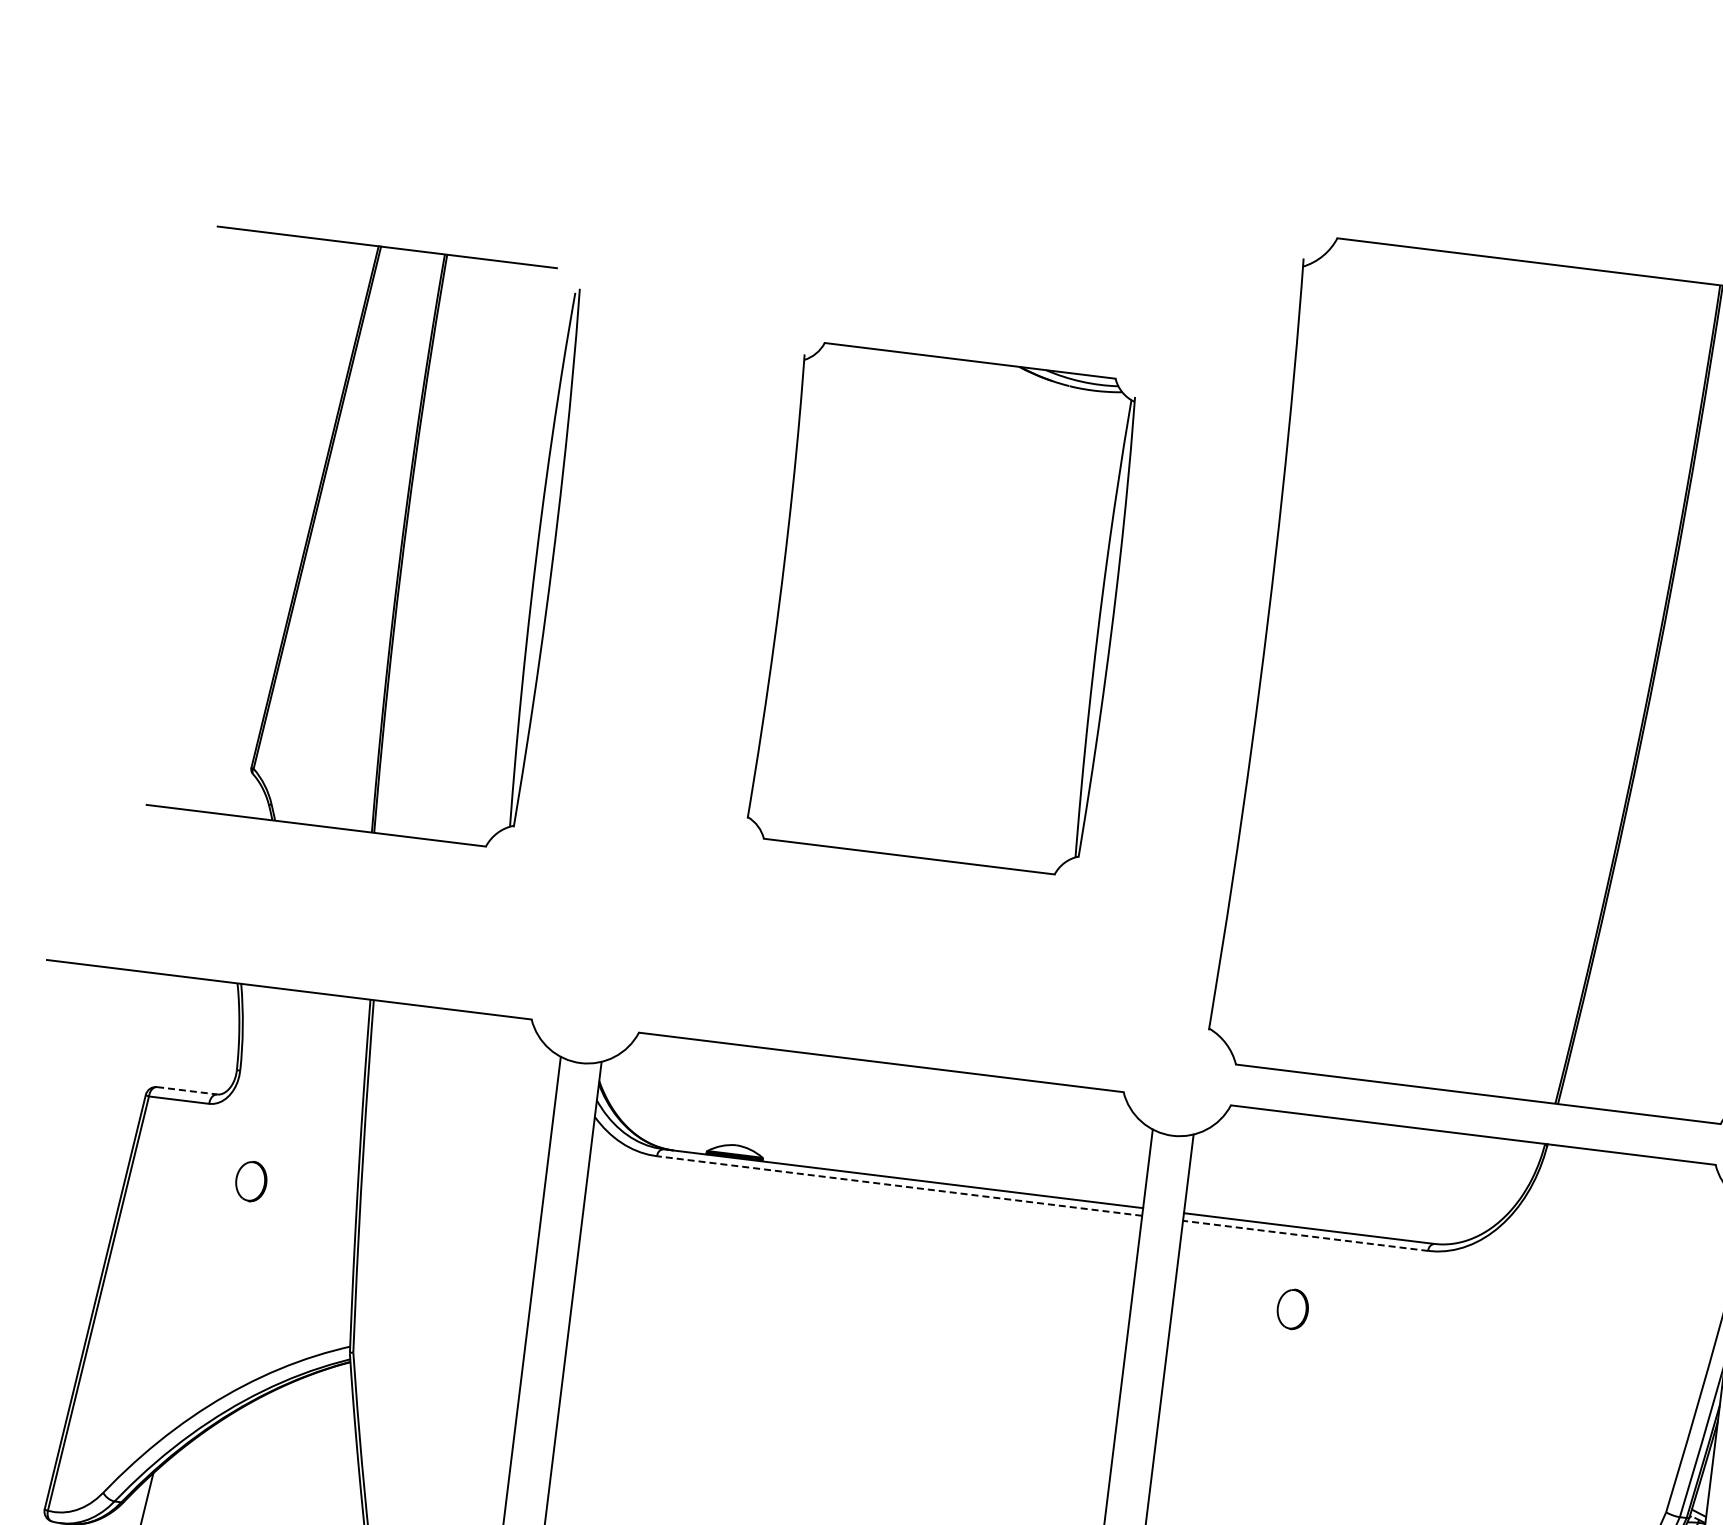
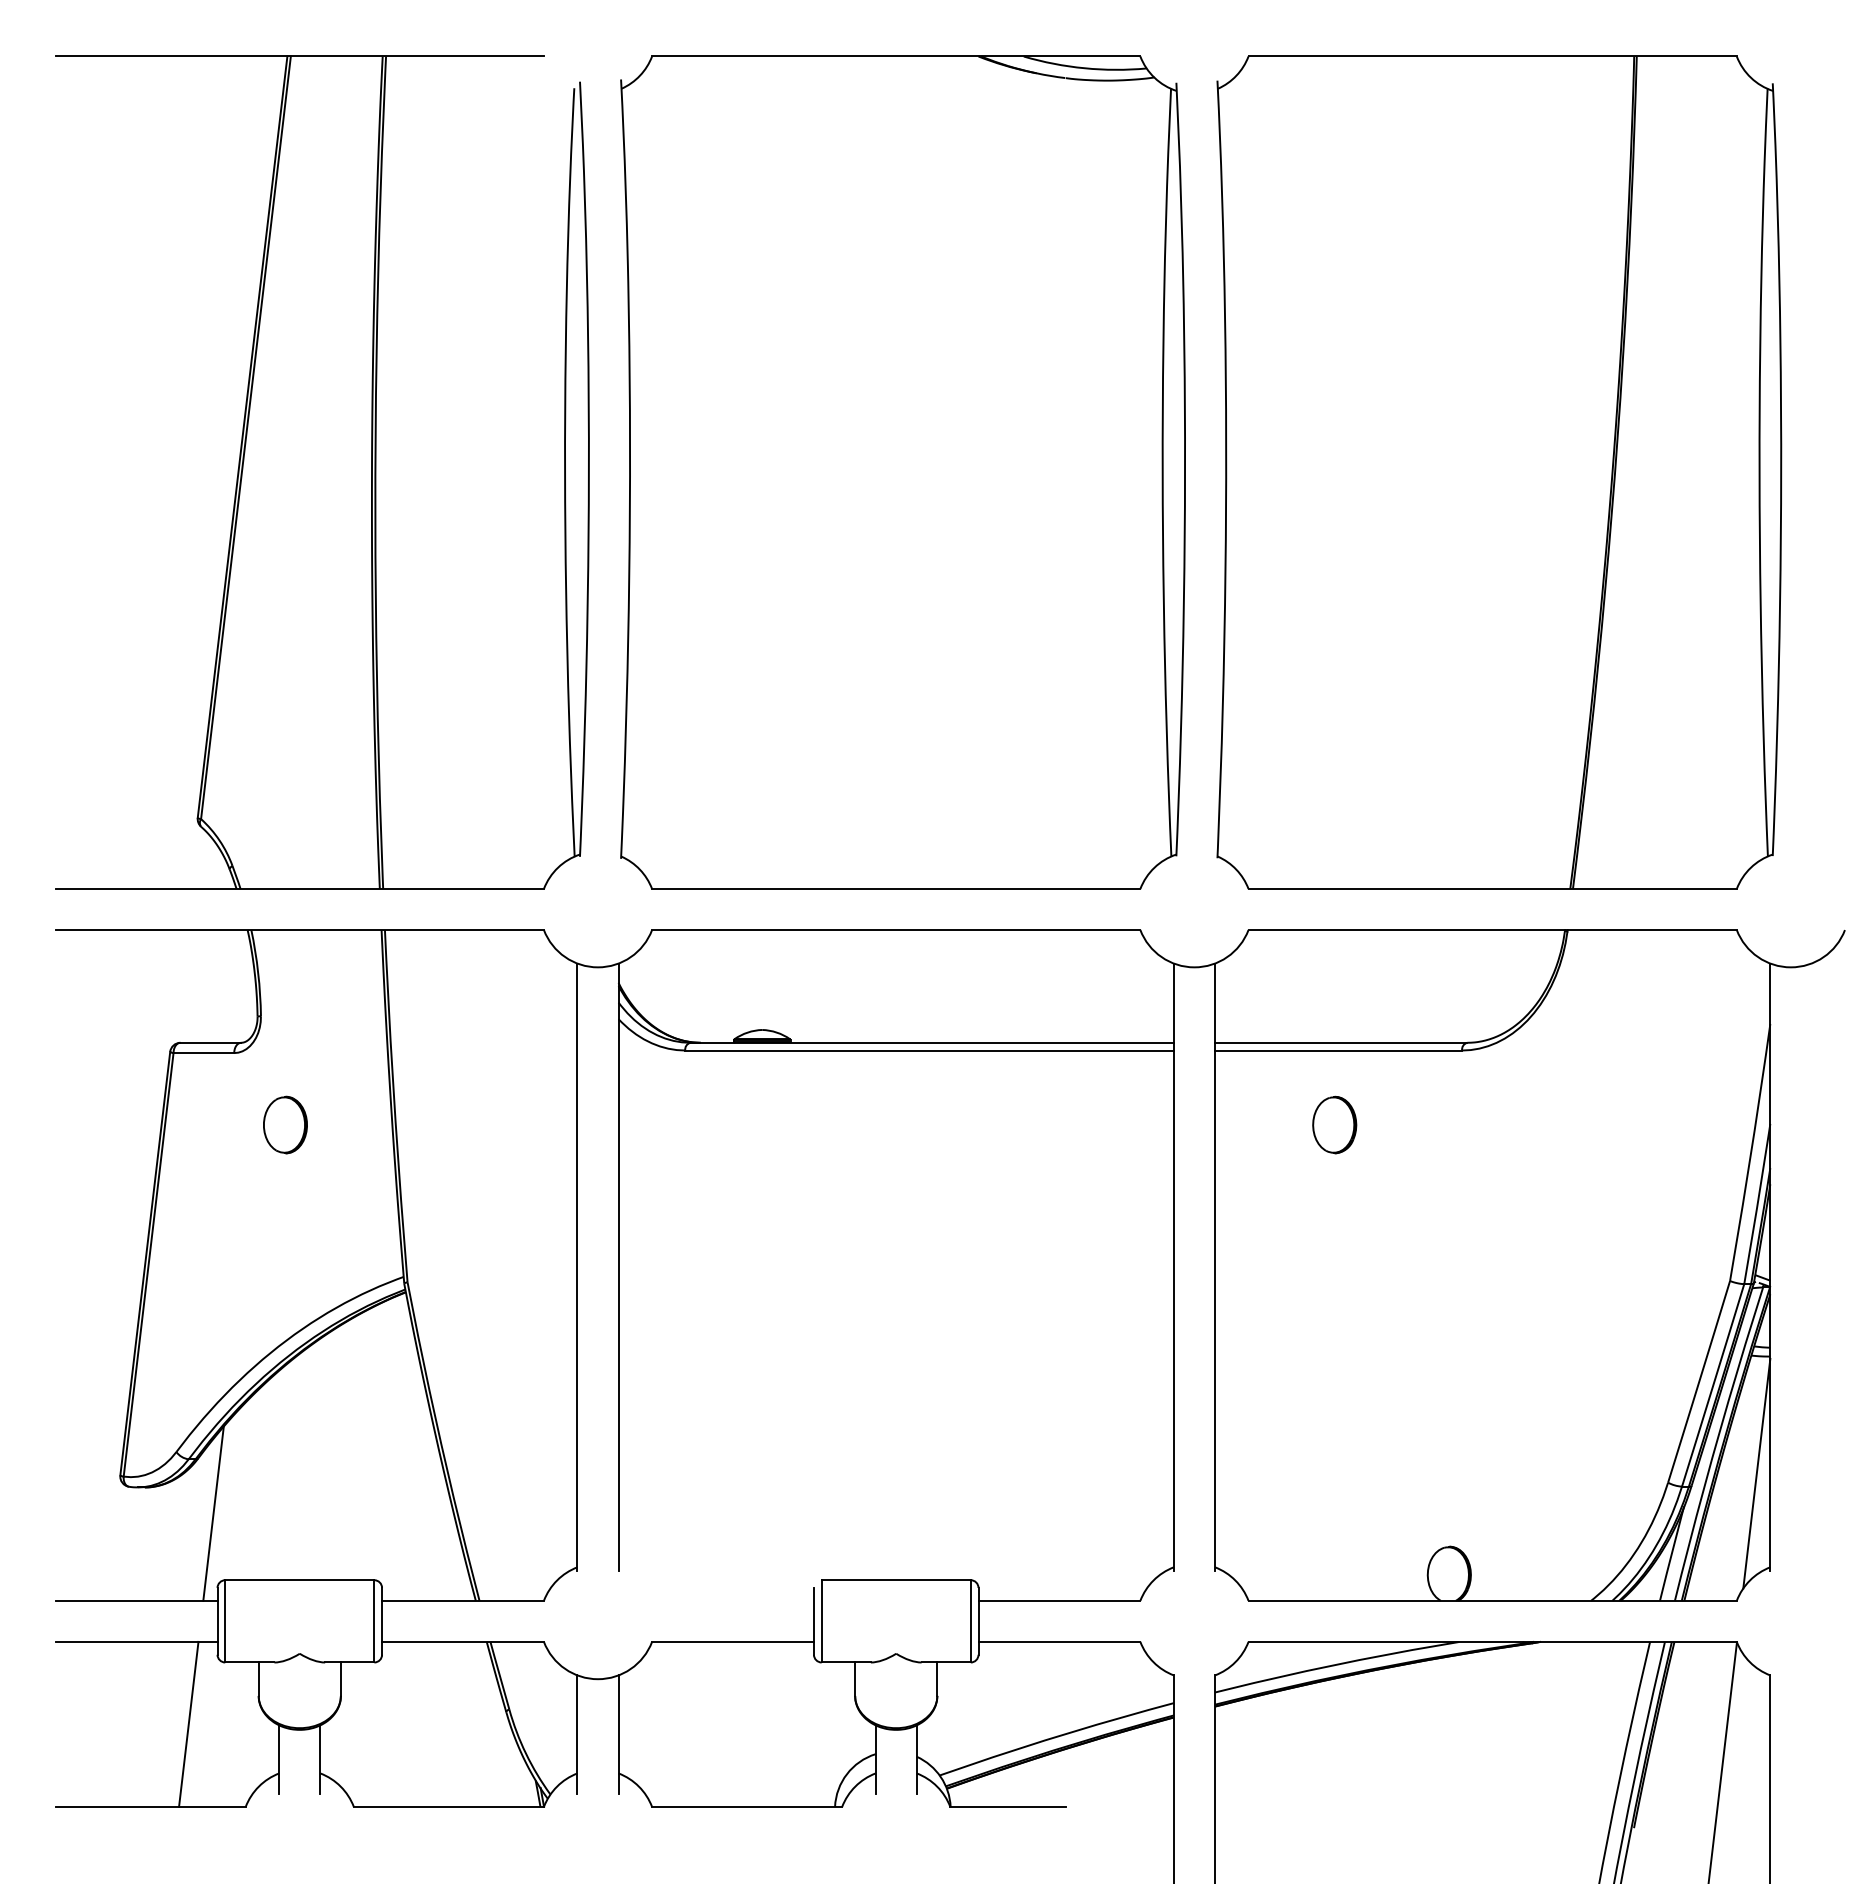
part: (367, 538) -> (322, 472), size x1.43
part: (943, 609) -> (902, 472), size x1.67
line: (187, 1090) -> (211, 1042), dashed -> solid
part: (251, 1180) -> (285, 1124), size x1.43
line: (899, 1186) -> (929, 1050), dashed -> solid
line: (1305, 1235) -> (1338, 1050), dashed -> solid
part: (1292, 1308) -> (1334, 1124), size x1.43

